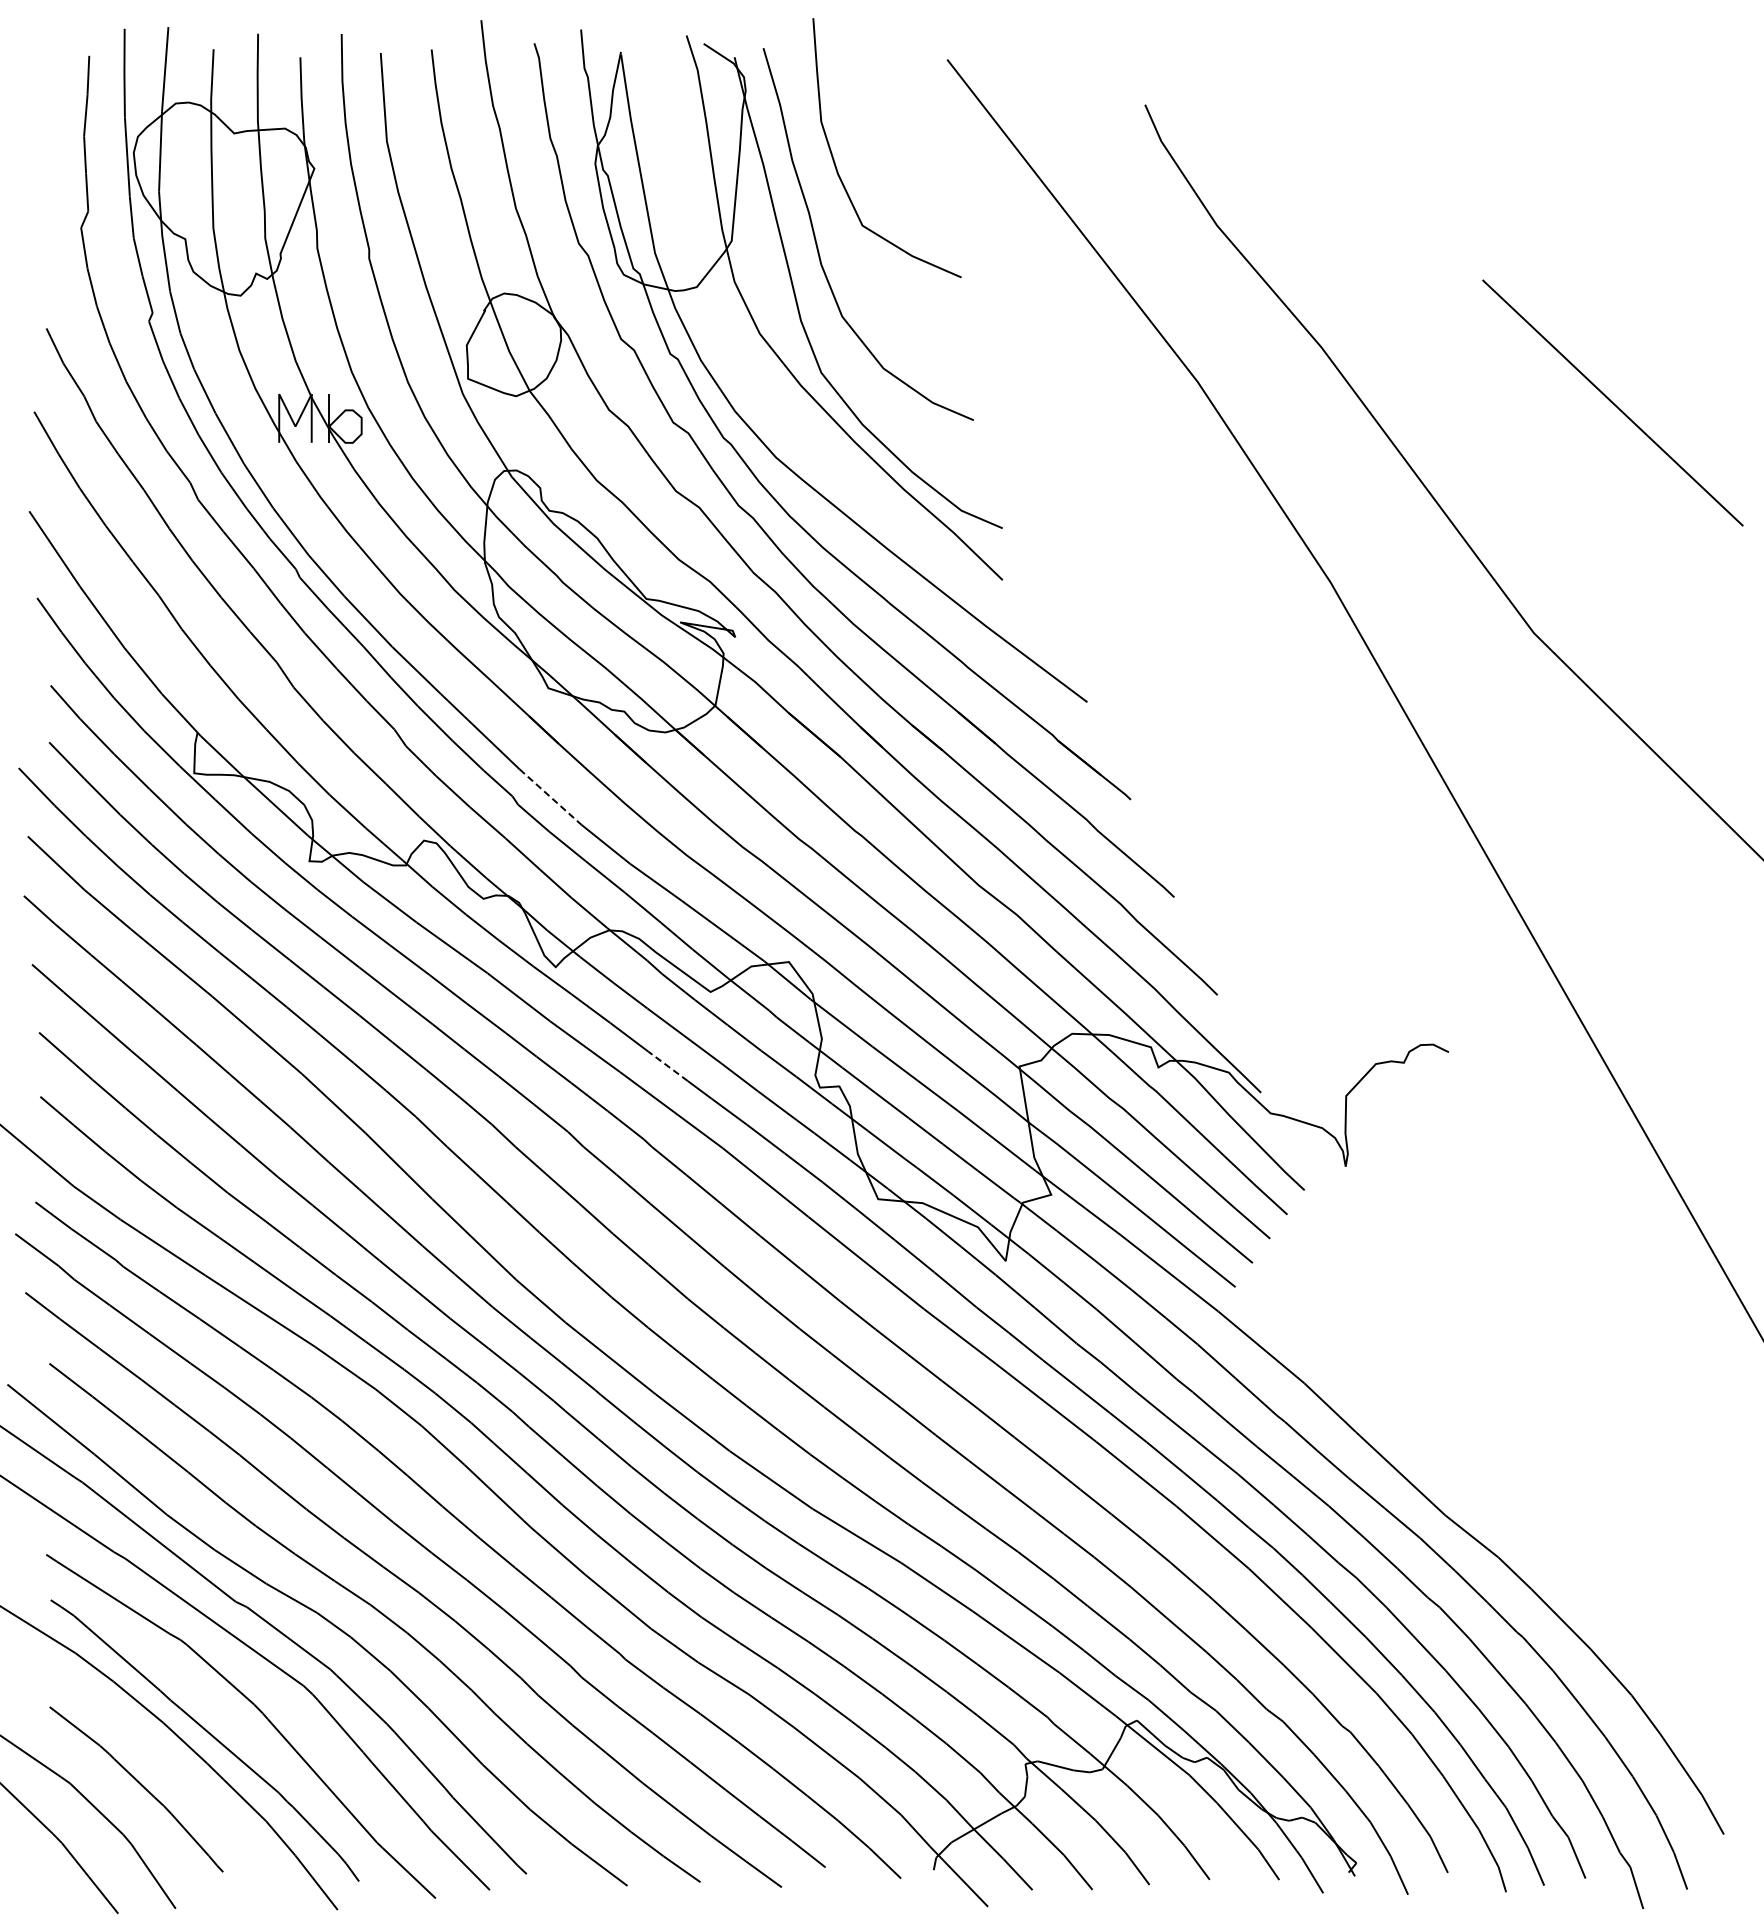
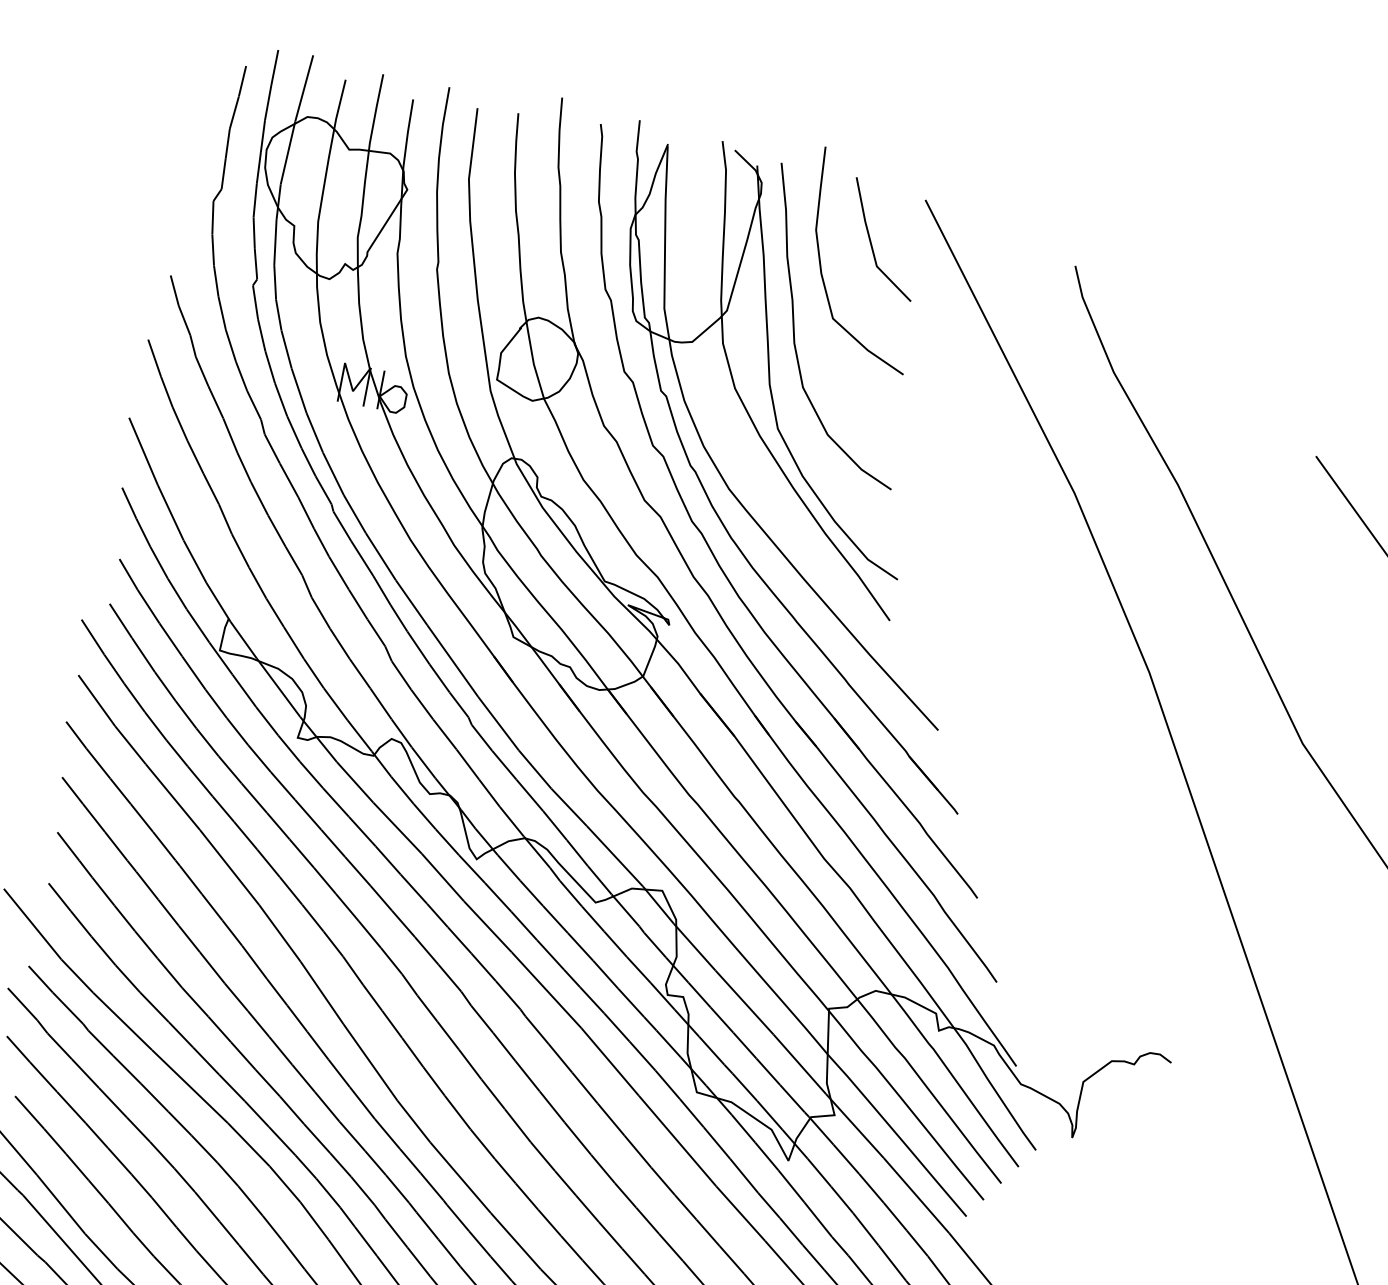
line: (891, 123) -> (871, 242), added
line: (550, 797) -> (498, 724), dashed -> solid
line: (667, 1066) -> (550, 955), dashed -> solid

